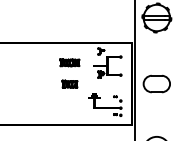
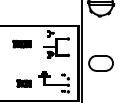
part: (69, 83) -> (23, 82), moved

